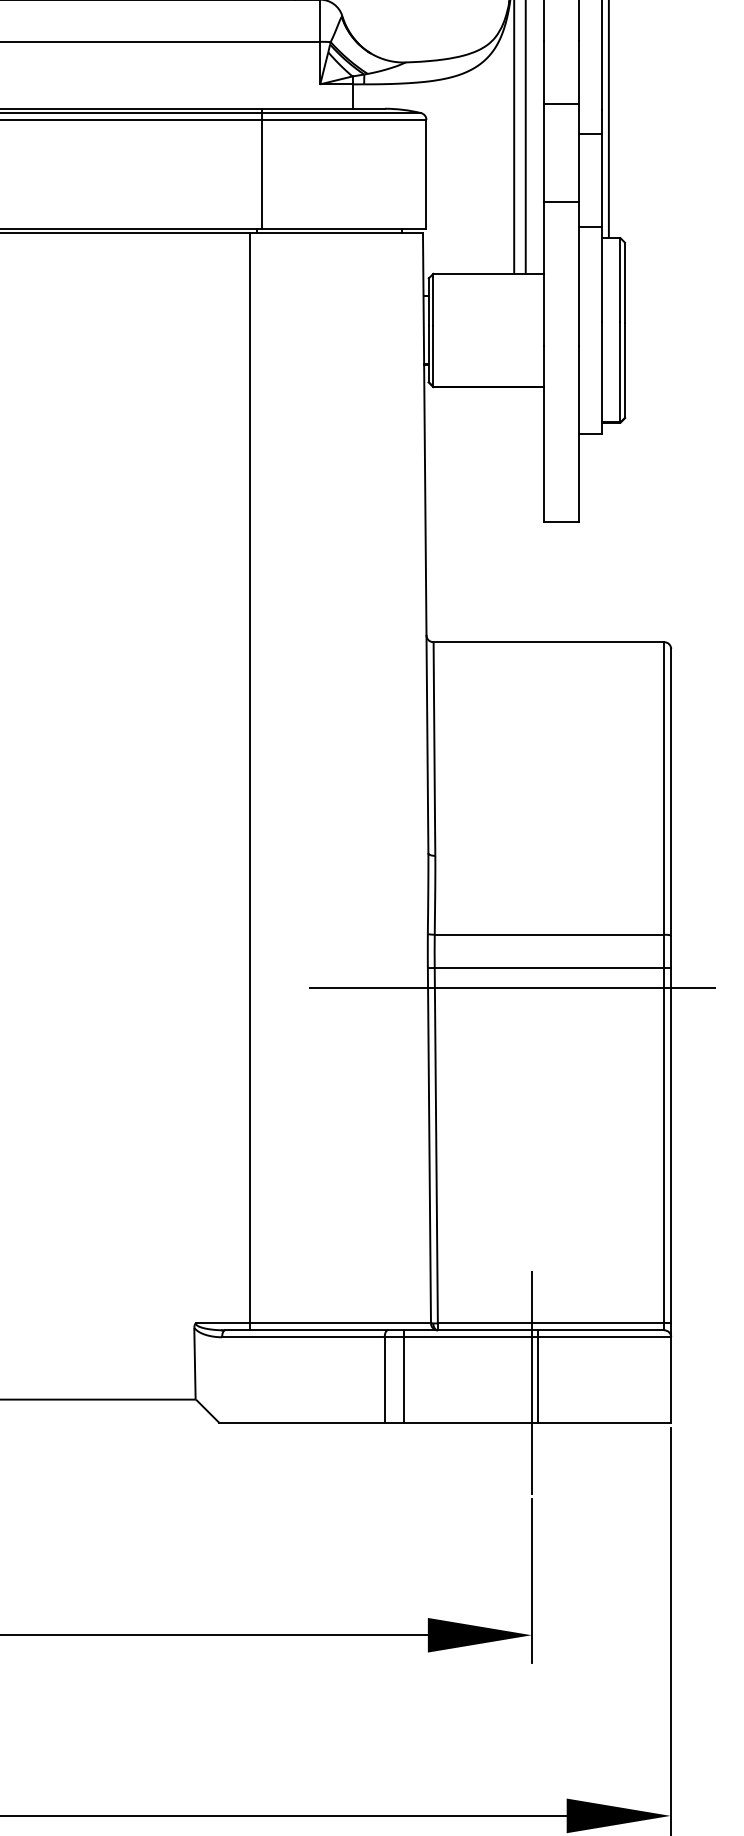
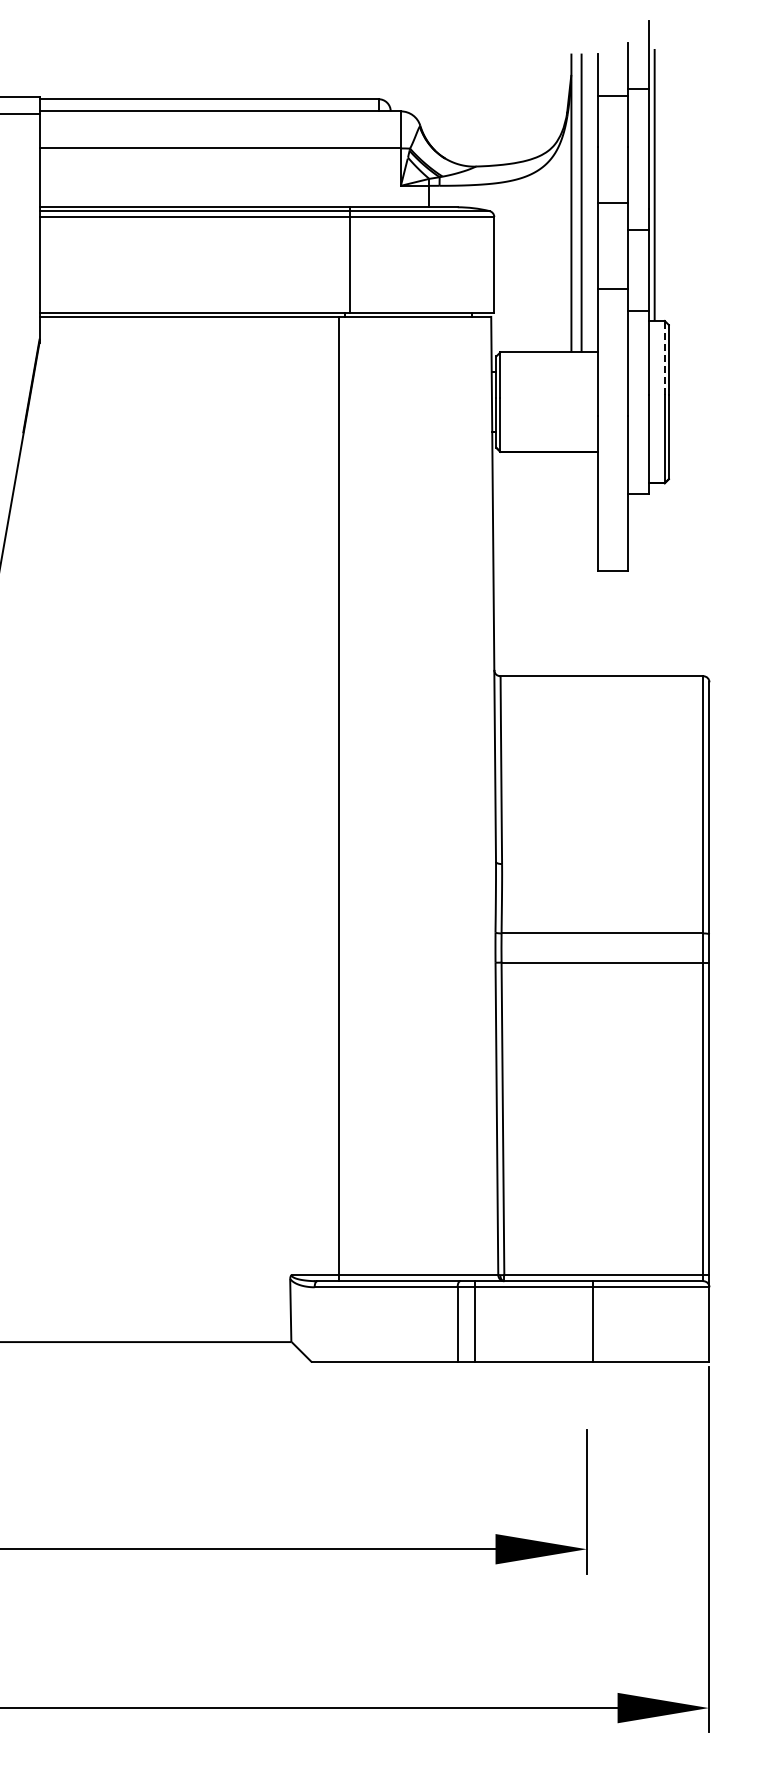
line: (620, 279) -> (664, 357), solid -> dashed
line: (512, 988) -> (569, 980), removed
line: (531, 1383) -> (586, 1327), removed

